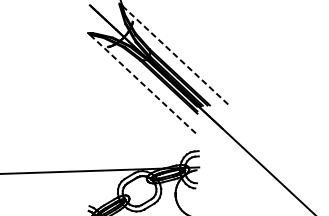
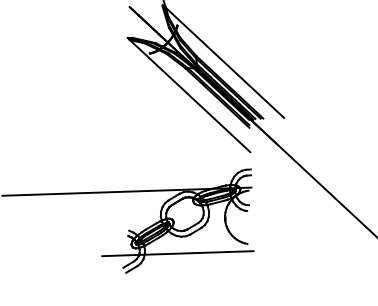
line: (175, 55) -> (224, 62), dashed -> solid
line: (144, 85) -> (190, 96), dashed -> solid

